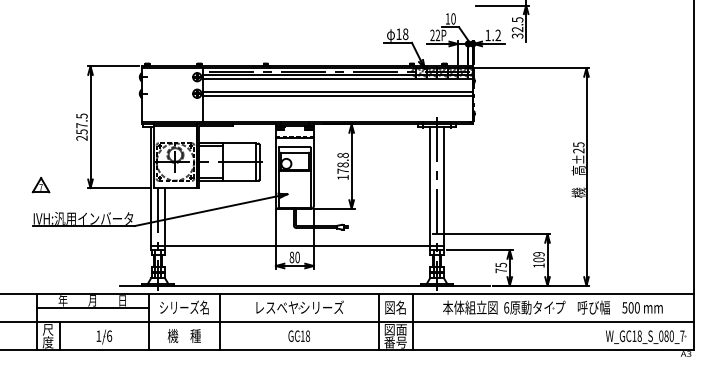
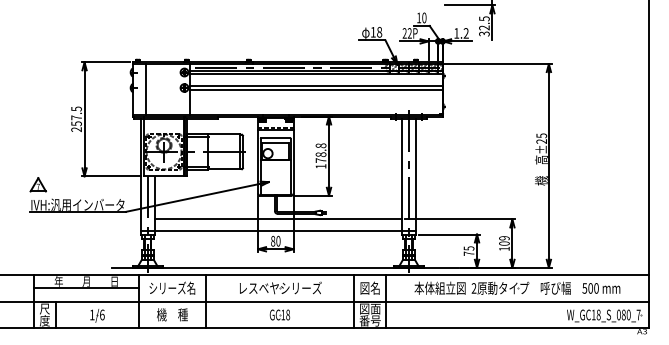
line: (155, 94) -> (145, 88), added
part: (40, 185) -> (37, 185), moved
line: (297, 234) -> (278, 219), added
text: (506, 307) -> (473, 288), 6 -> 2

